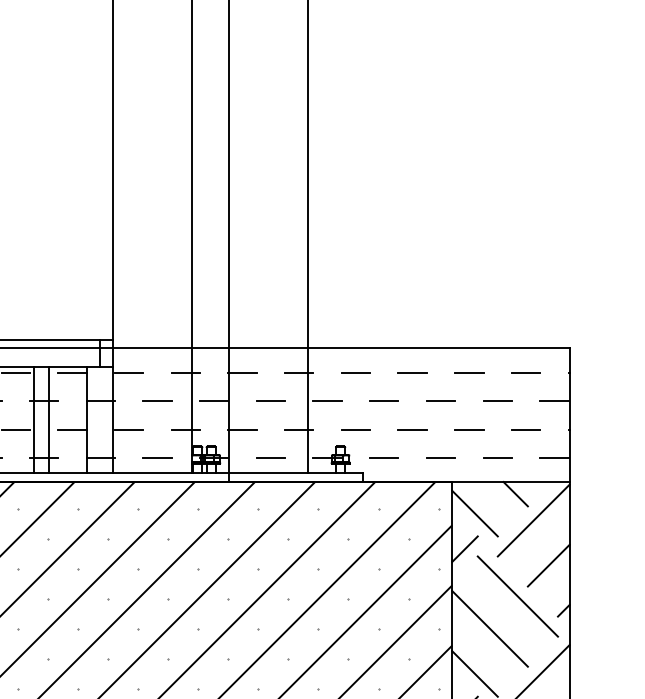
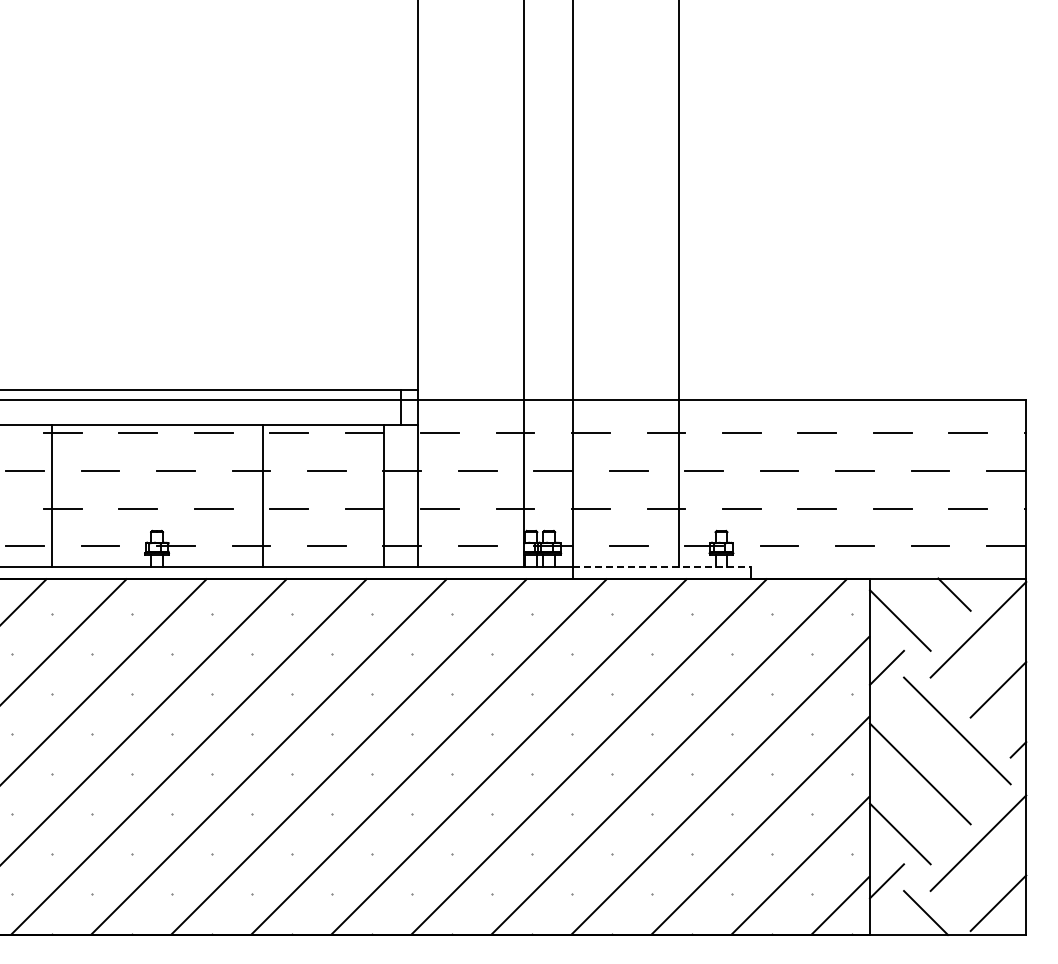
line: (33, 419) -> (312, 495), removed
line: (49, 419) -> (333, 495), removed
line: (296, 473) -> (662, 566), solid -> dashed

